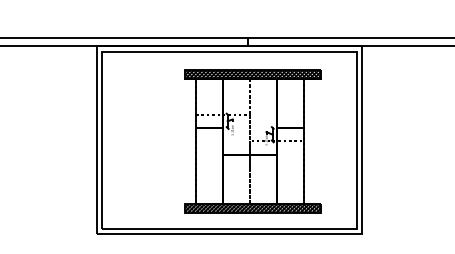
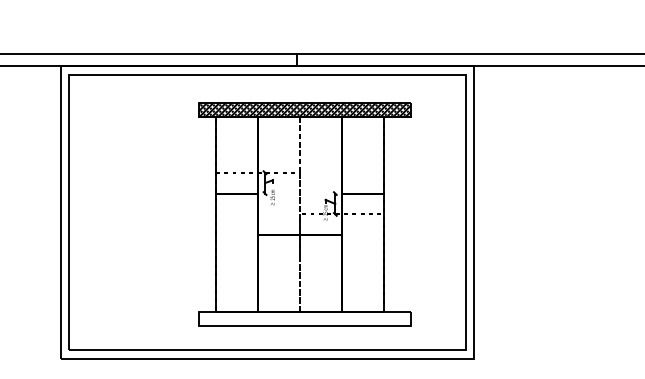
hatch: (253, 208) -> (305, 318), removed

